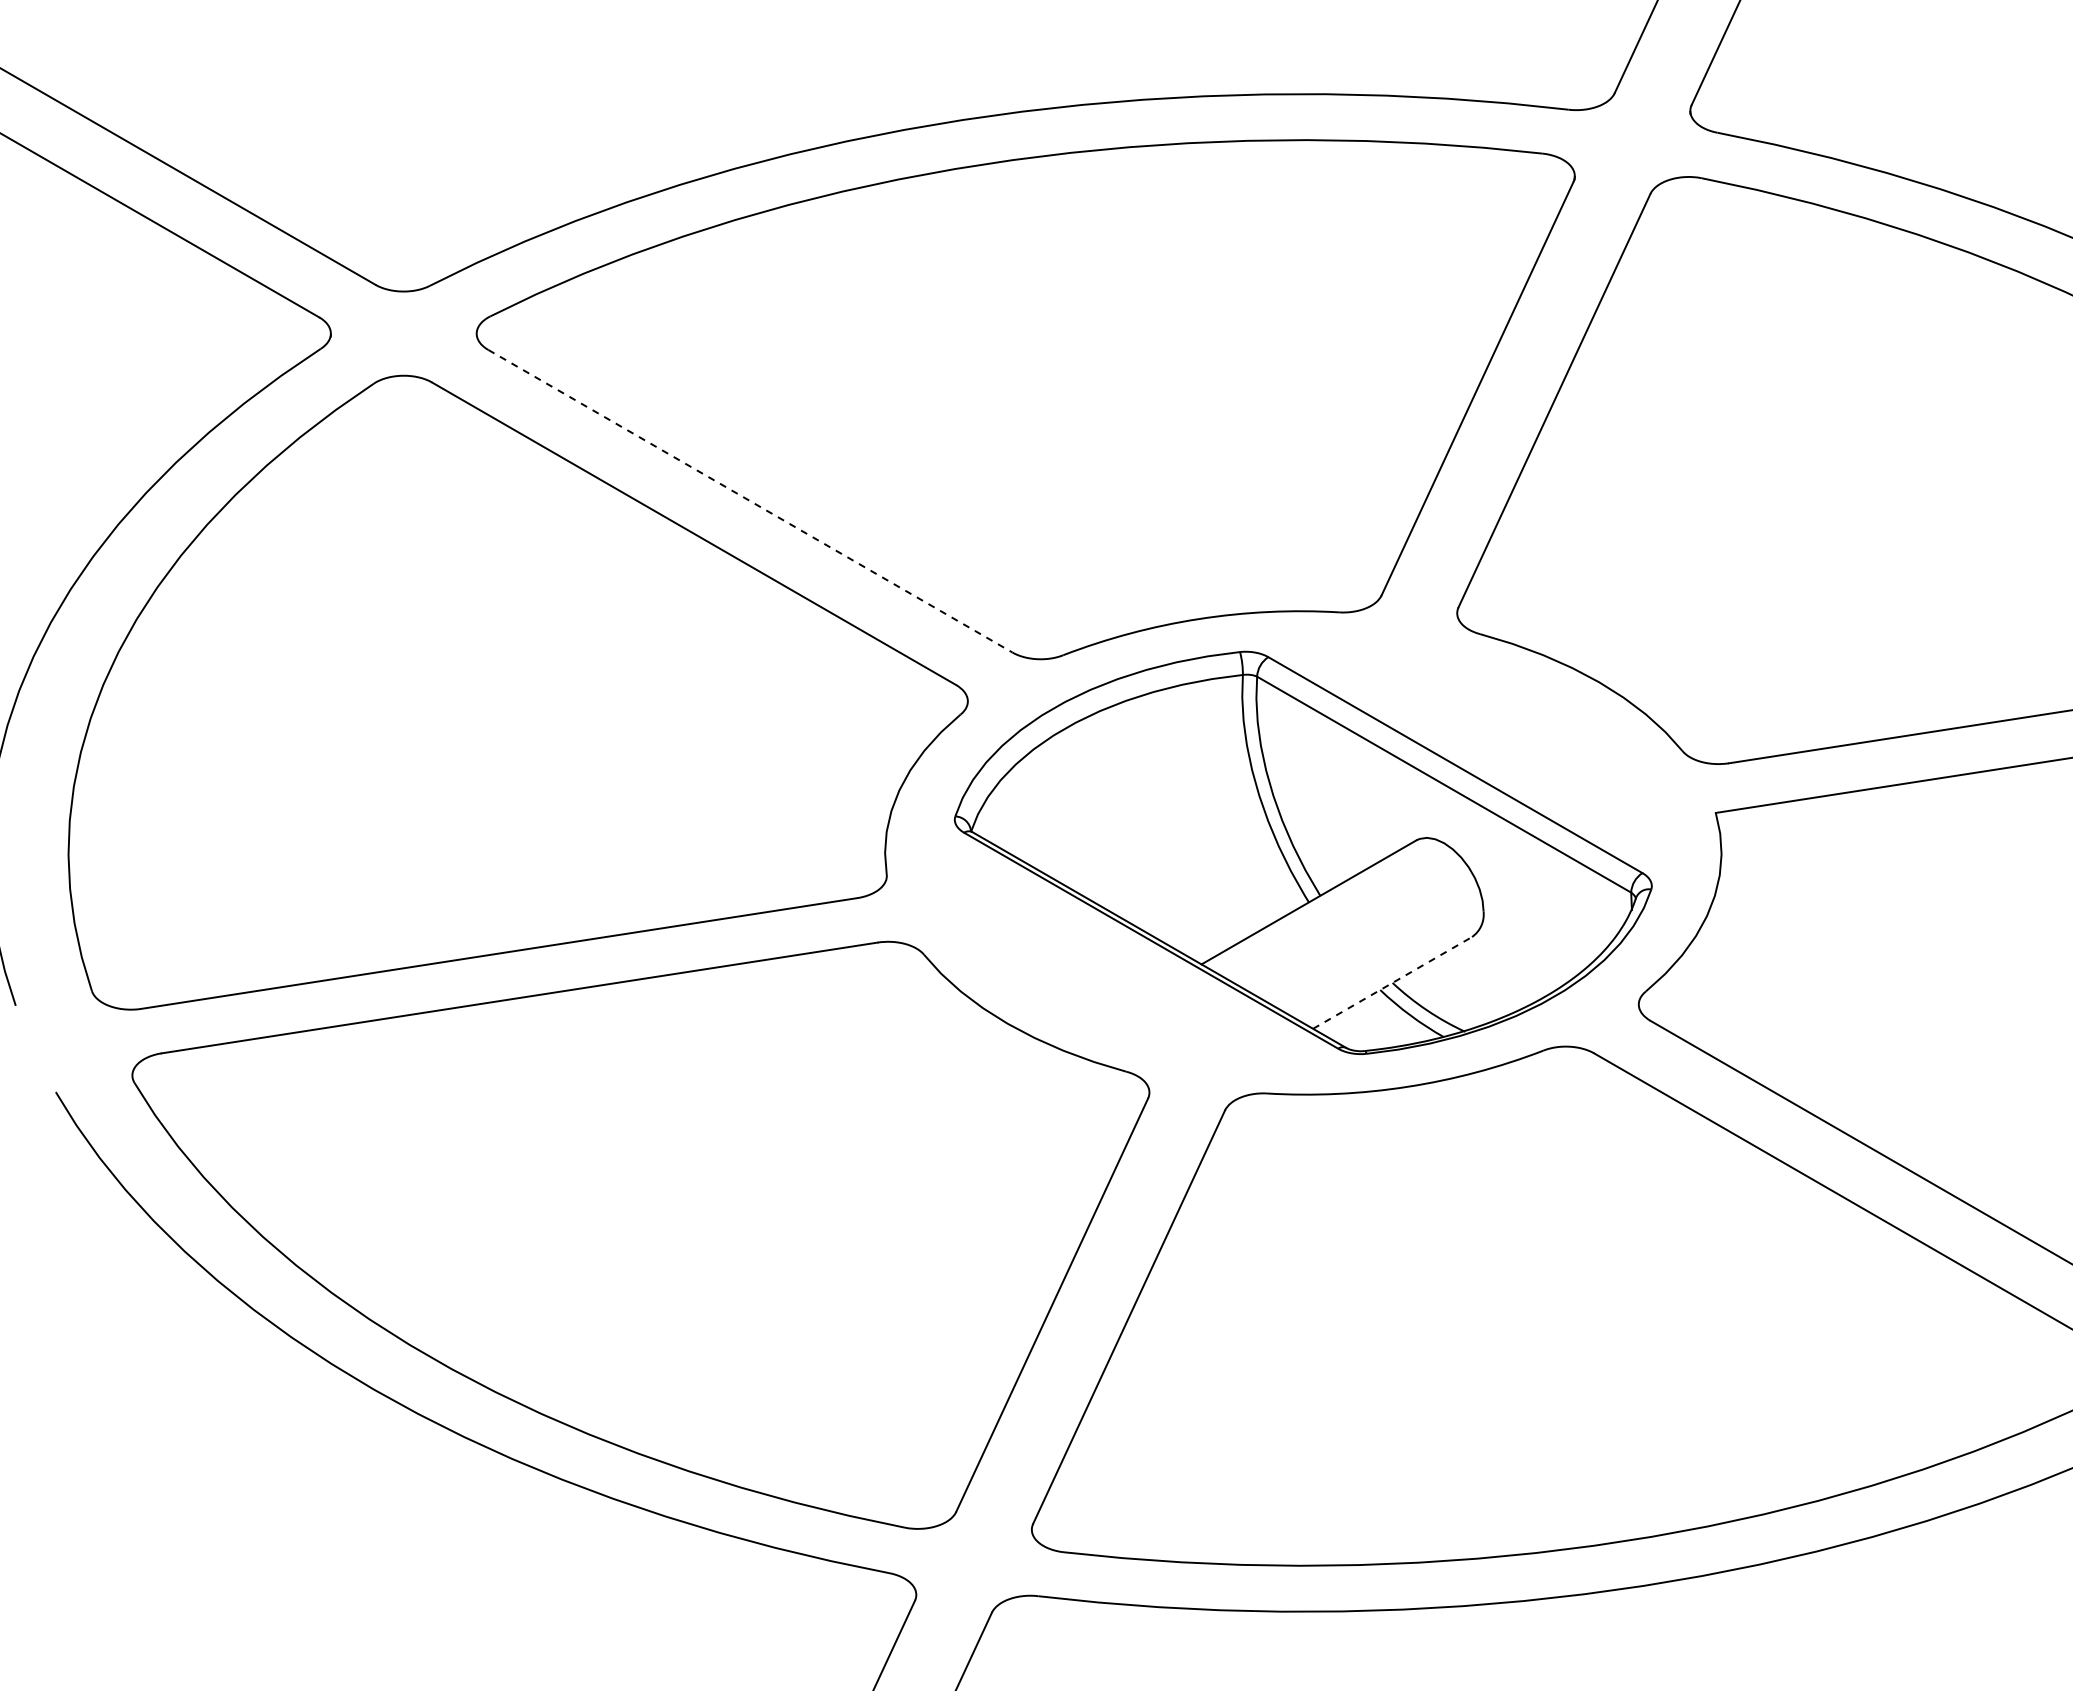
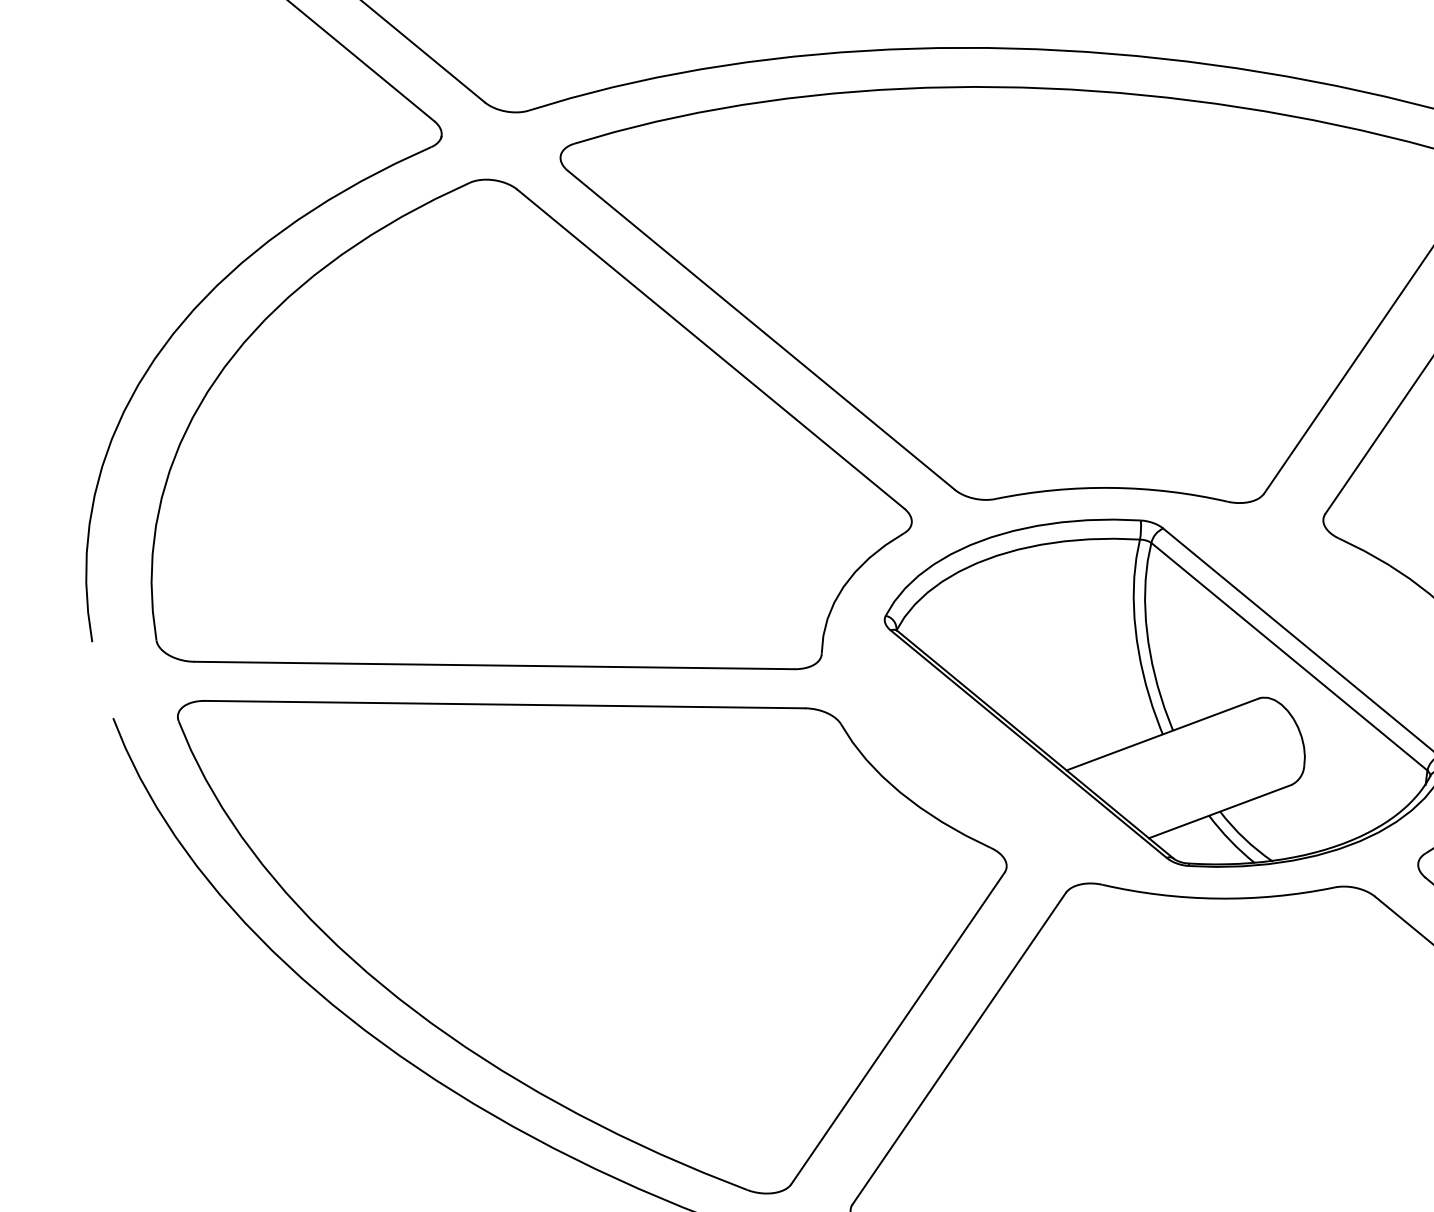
line: (750, 501) -> (761, 330), dashed -> solid
line: (1392, 982) -> (1220, 811), dashed -> solid

